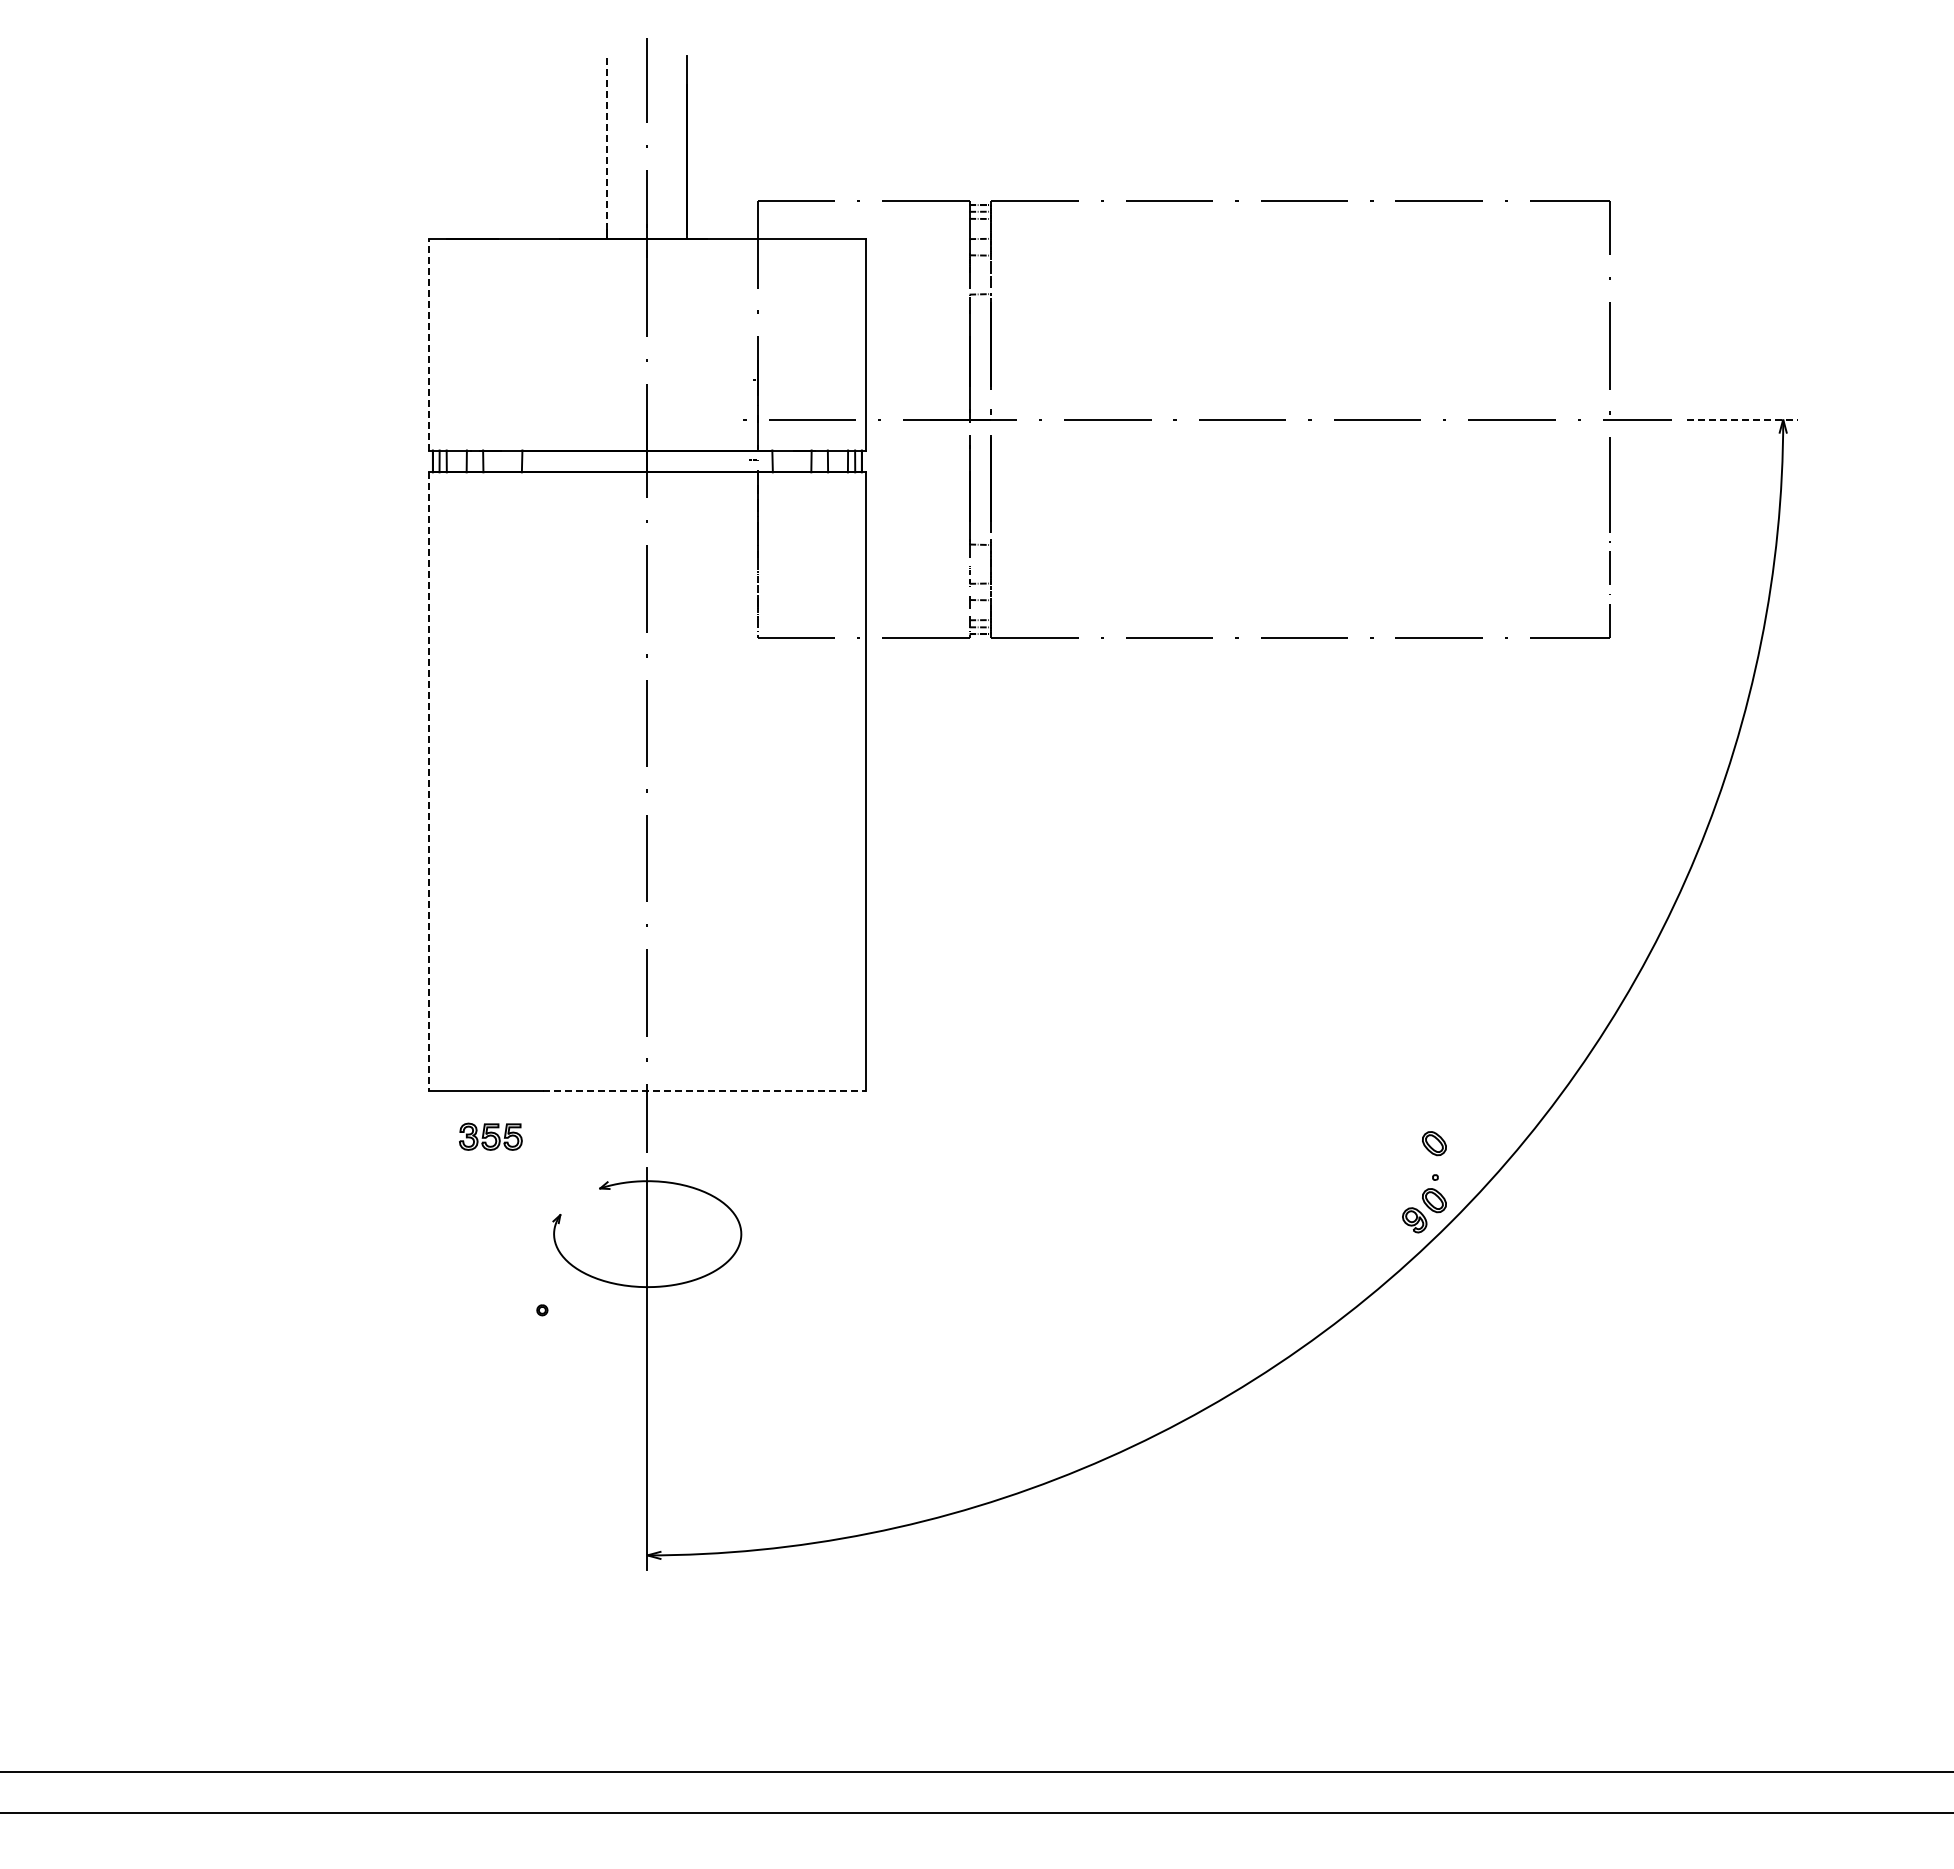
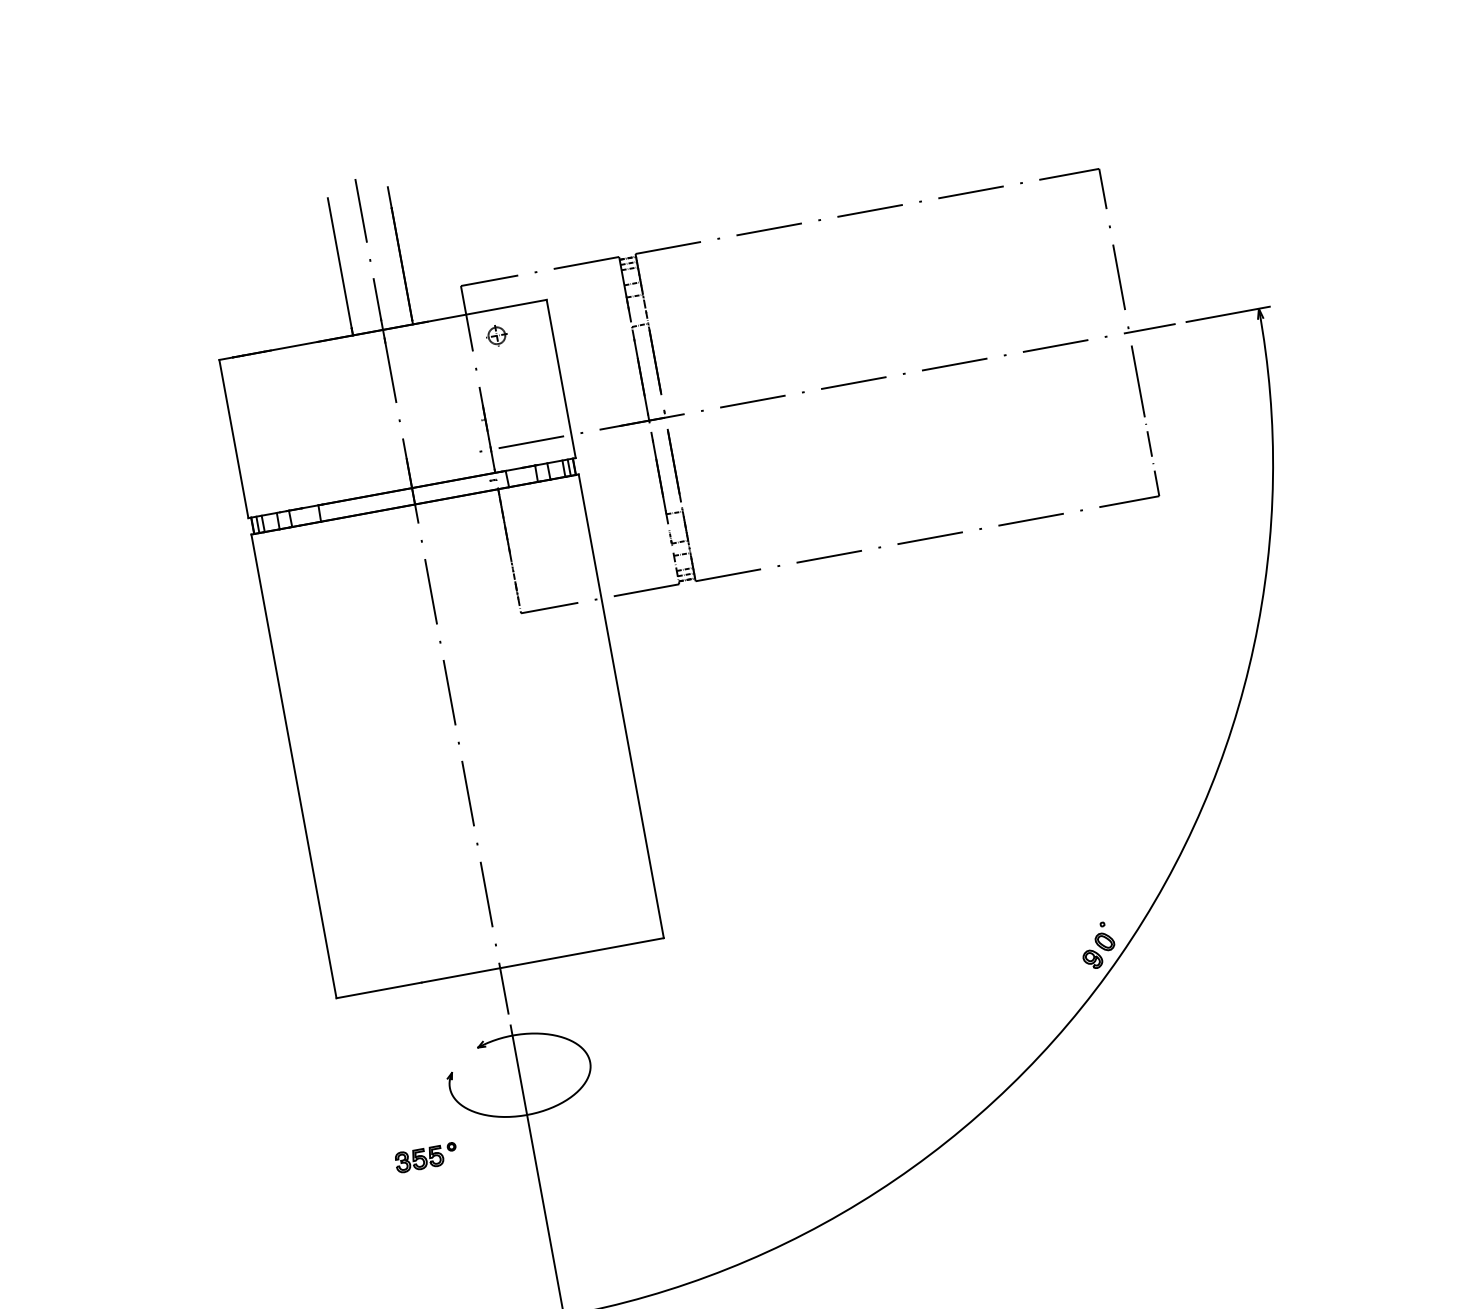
line: (607, 142) -> (339, 262), dashed -> solid
part: (792, 273) -> (496, 335), added
line: (428, 344) -> (233, 438), dashed -> solid
line: (1742, 419) -> (1228, 314), dashed -> solid
line: (428, 782) -> (293, 766), dashed -> solid
line: (704, 1091) -> (543, 960), dashed -> solid
part: (490, 1136) -> (419, 1159), moved
part: (1434, 1143) -> (1097, 899), removed

